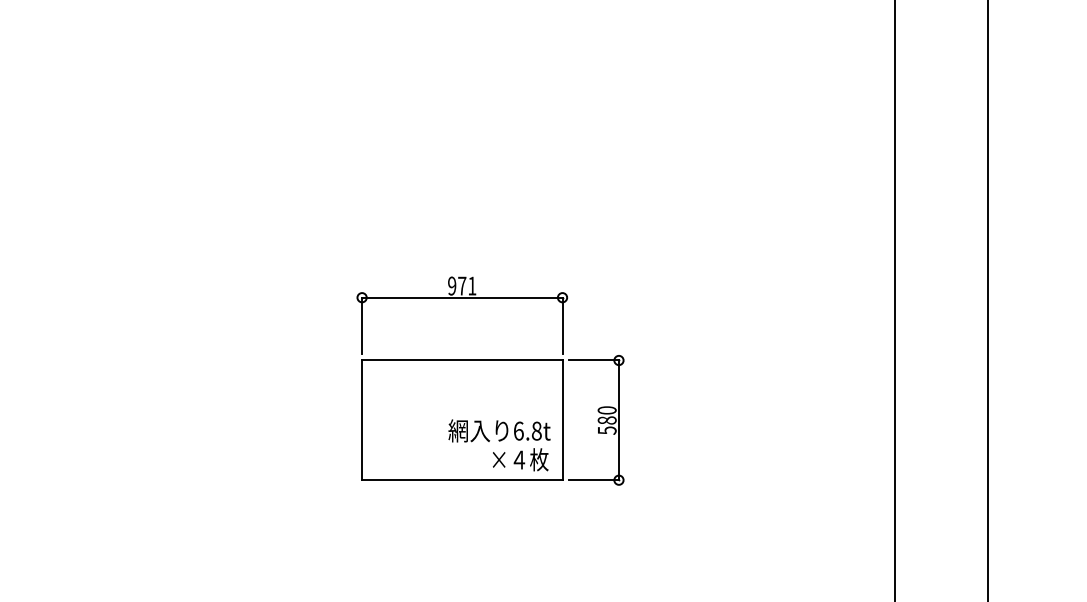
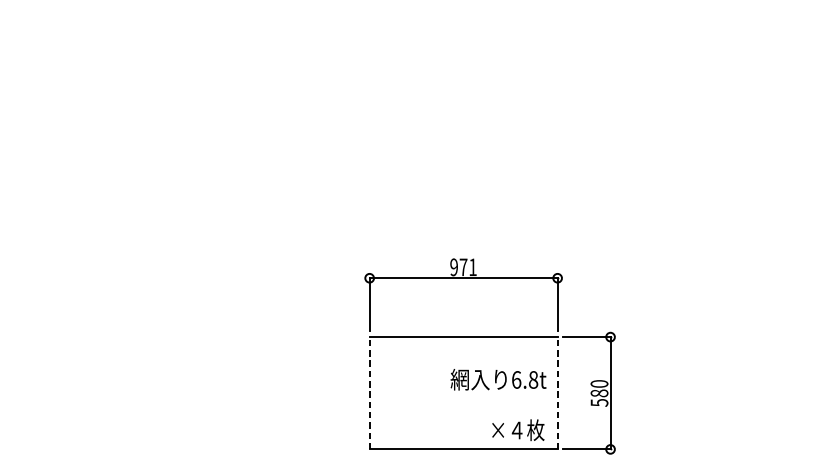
line: (362, 420) -> (370, 393), solid -> dashed
line: (562, 420) -> (557, 393), solid -> dashed
text: (499, 430) -> (498, 379), moved

